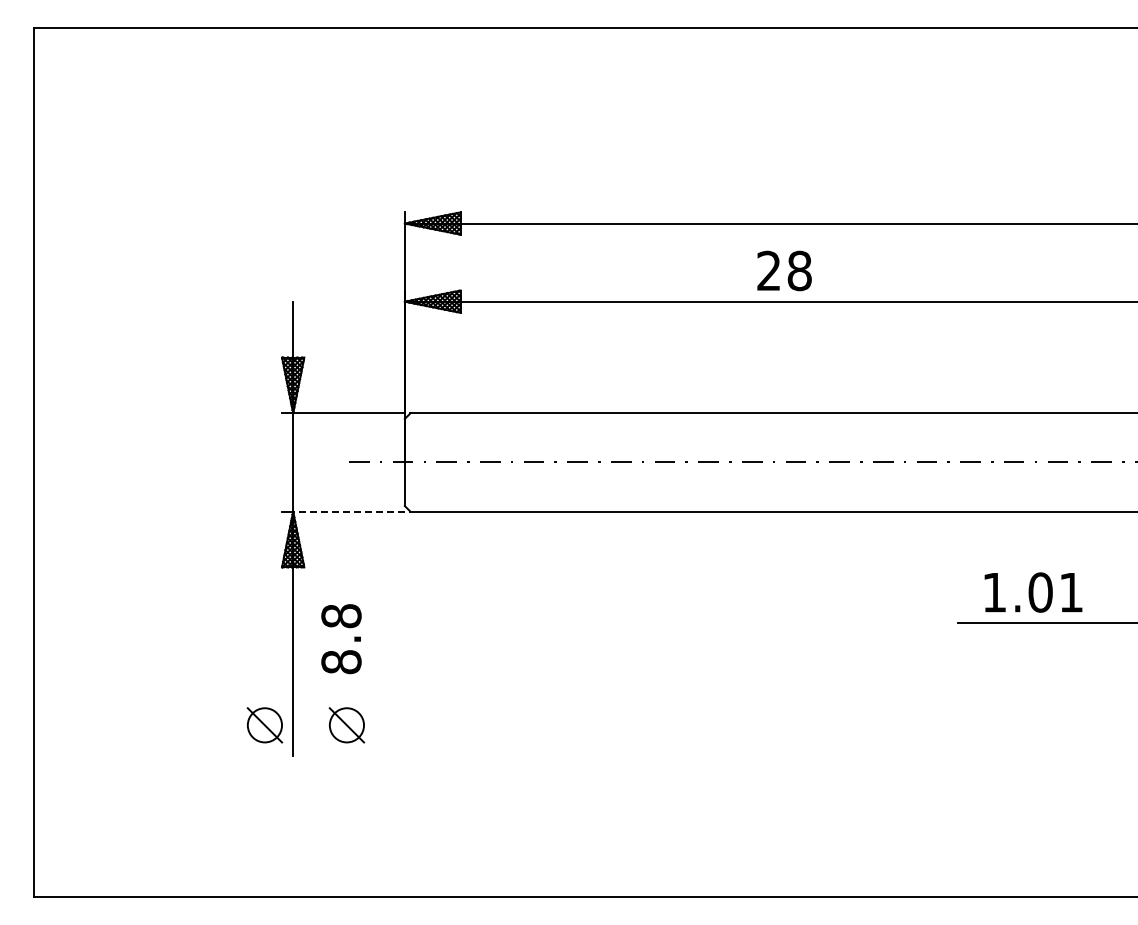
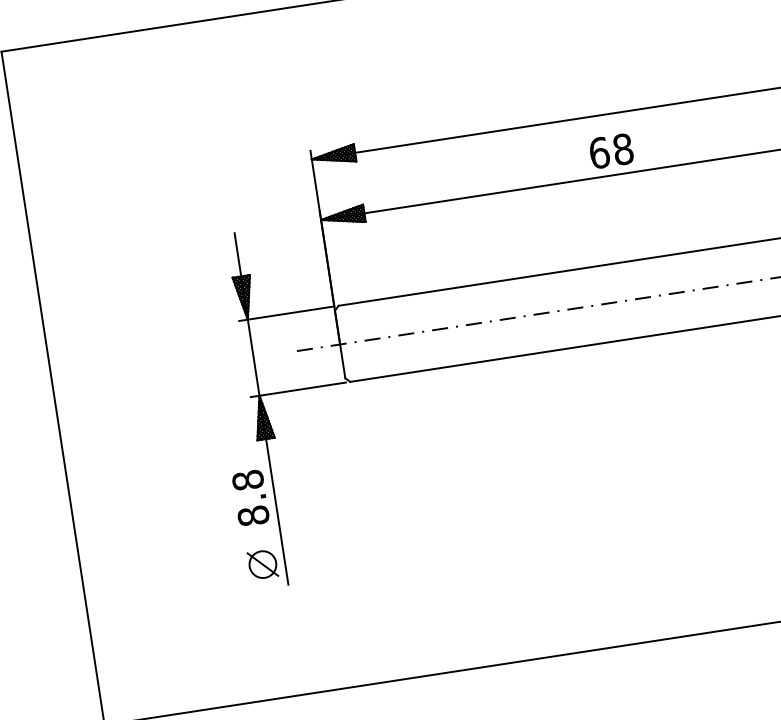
text: (769, 270) -> (599, 152), 28 -> 68
line: (349, 511) -> (303, 389), dashed -> solid
text: (341, 639) -> (250, 498), moved
part: (346, 725) -> (326, 555), removed

